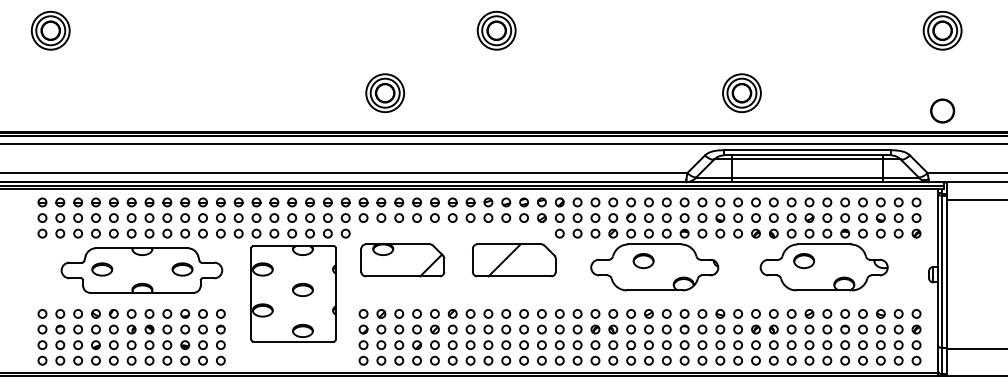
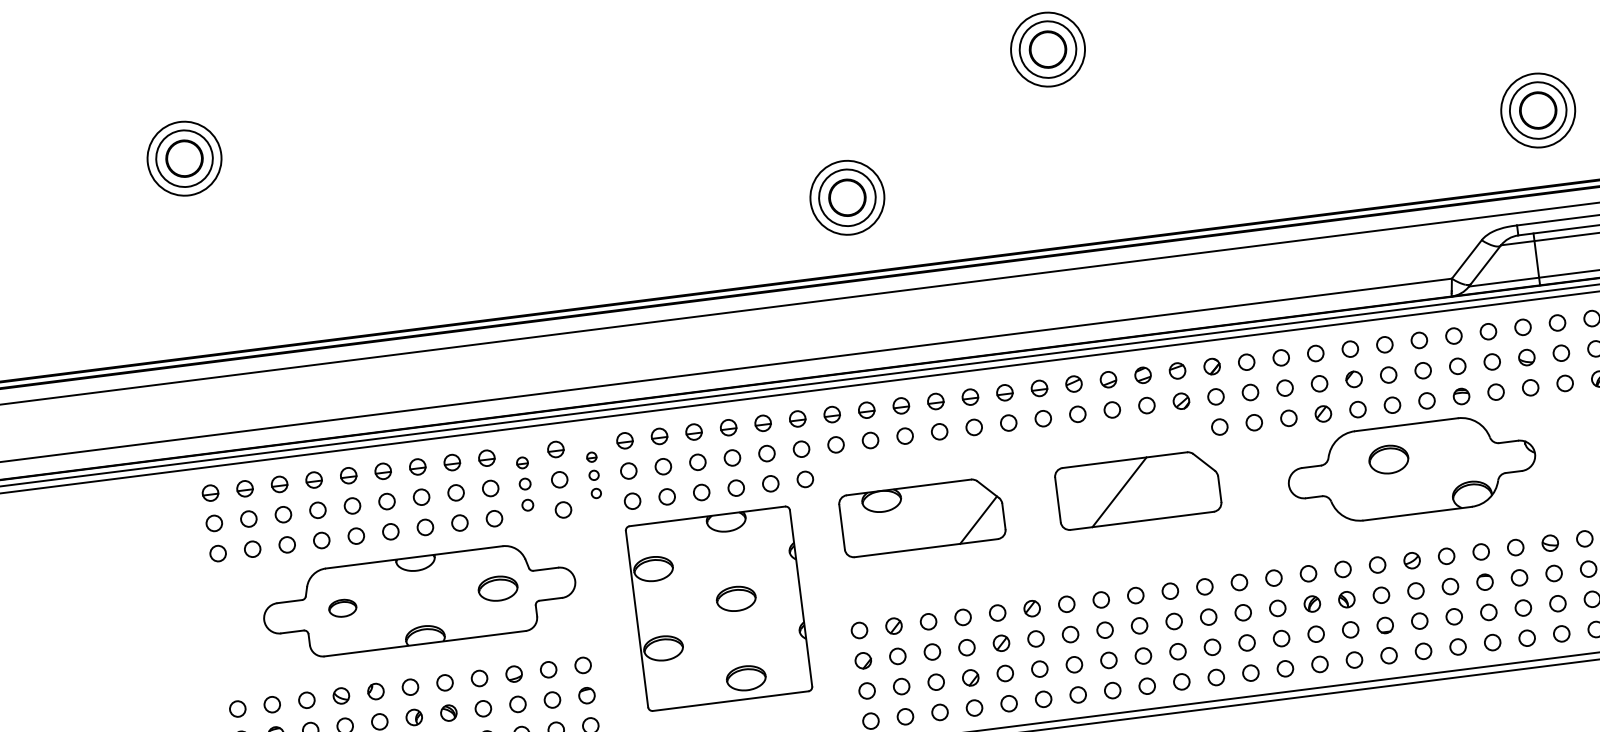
part: (202, 217) -> (524, 483), size x0.7
part: (238, 217) -> (593, 474), size x0.6
part: (102, 269) -> (343, 608), size x0.7

